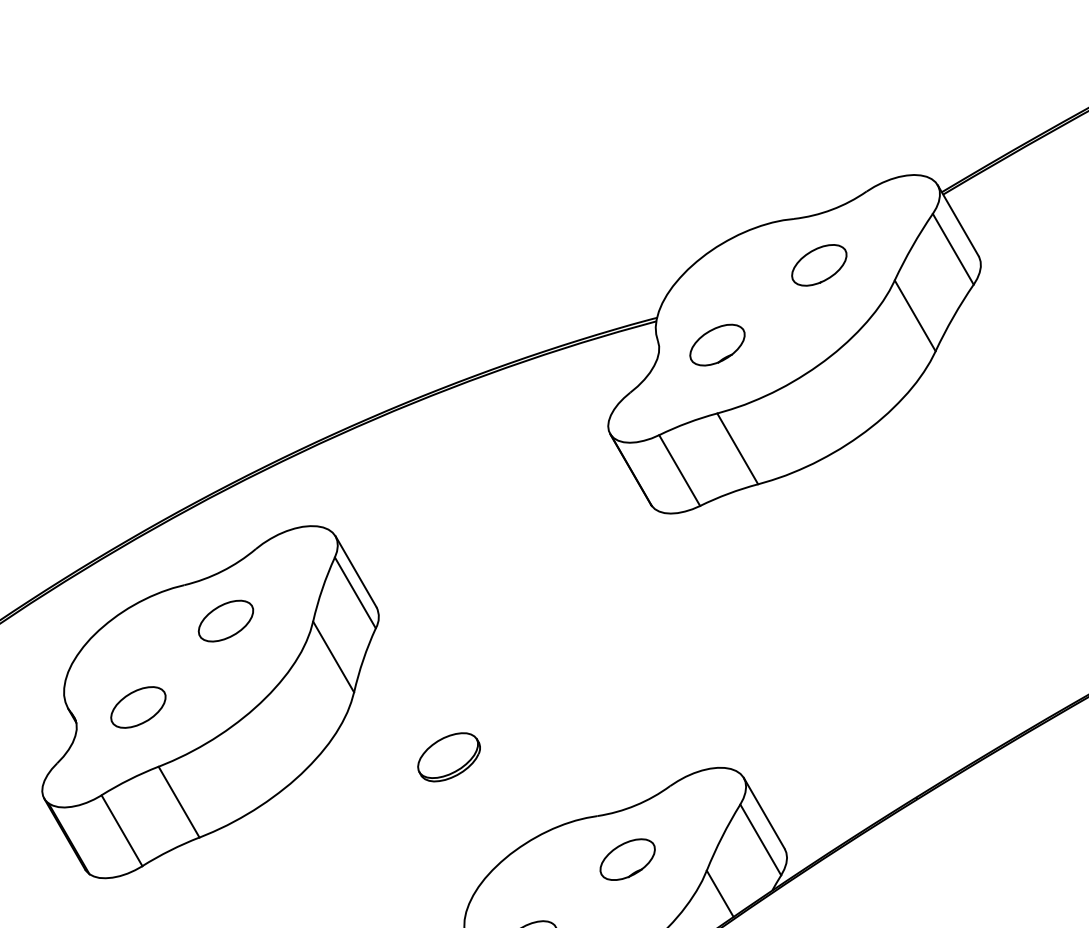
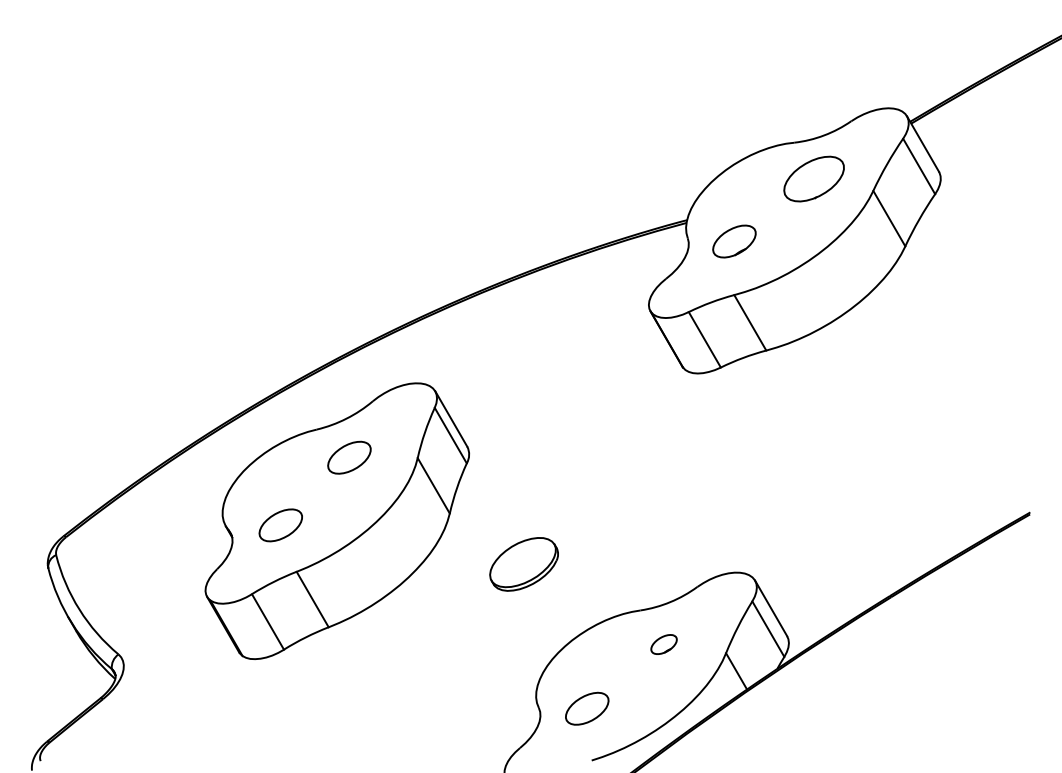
part: (819, 264) -> (814, 178), size x1.4
part: (449, 757) -> (524, 564), size x1.4
part: (626, 859) -> (663, 644), size x0.6

